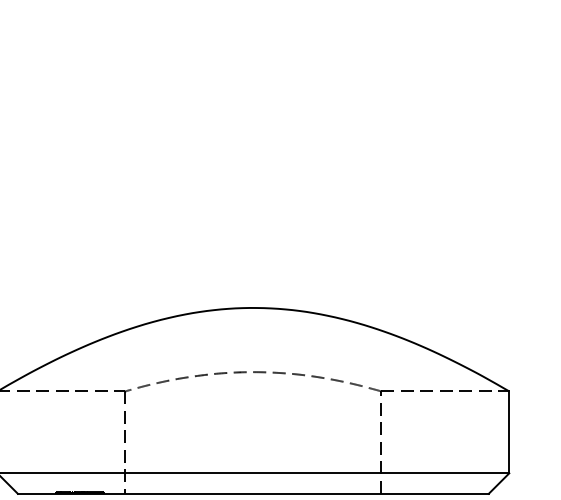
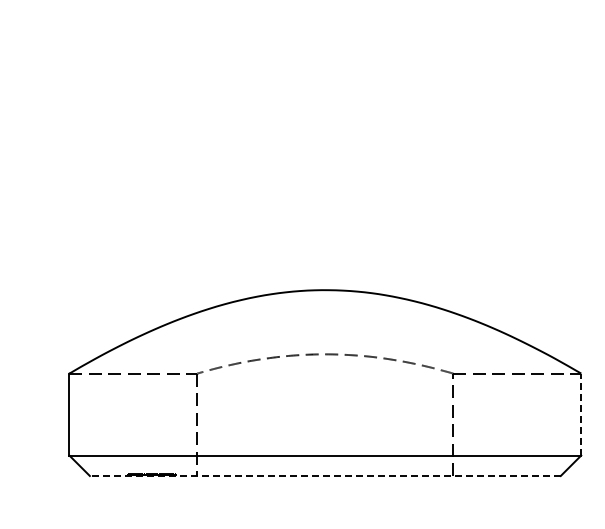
line: (509, 432) -> (581, 414), solid -> dashed
line: (252, 494) -> (324, 476), solid -> dashed

